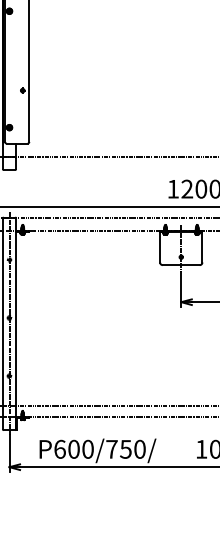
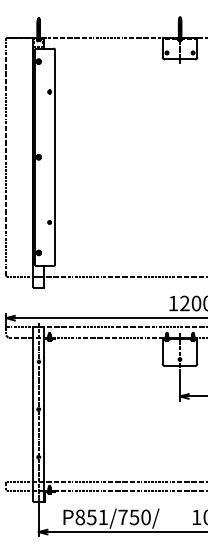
text: (73, 449) -> (91, 517), P600/750/ -> P851/750/

